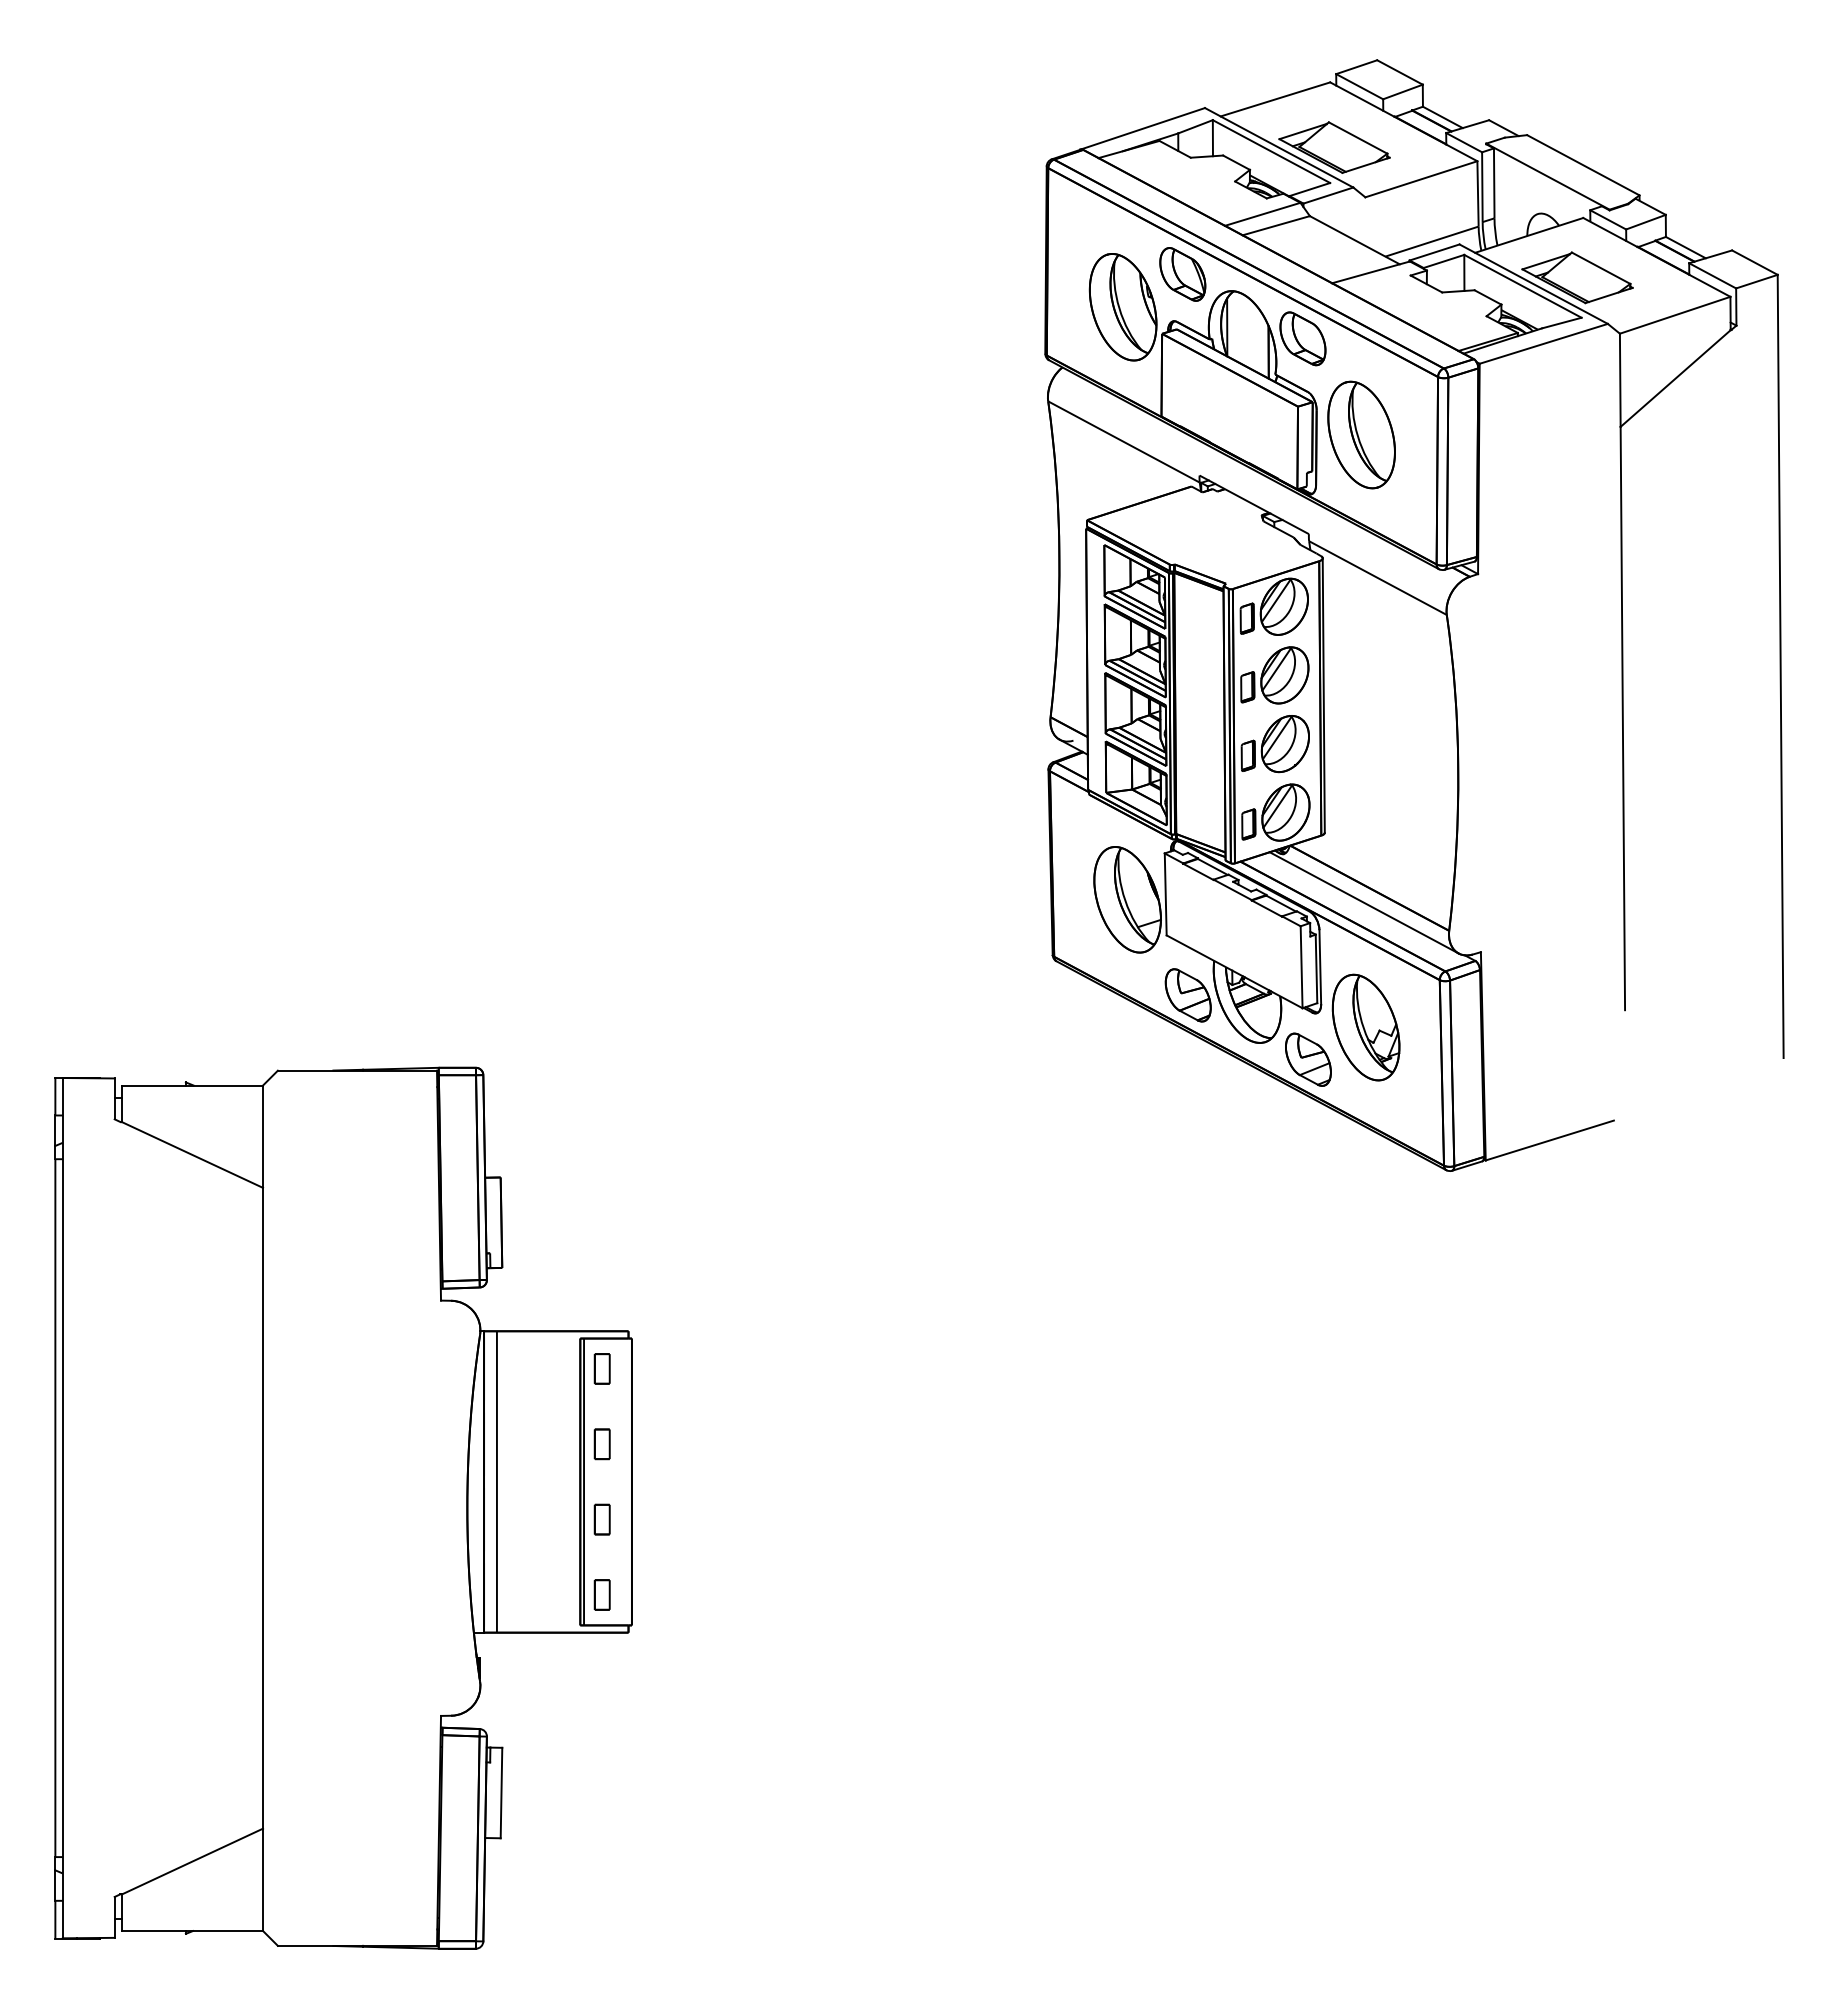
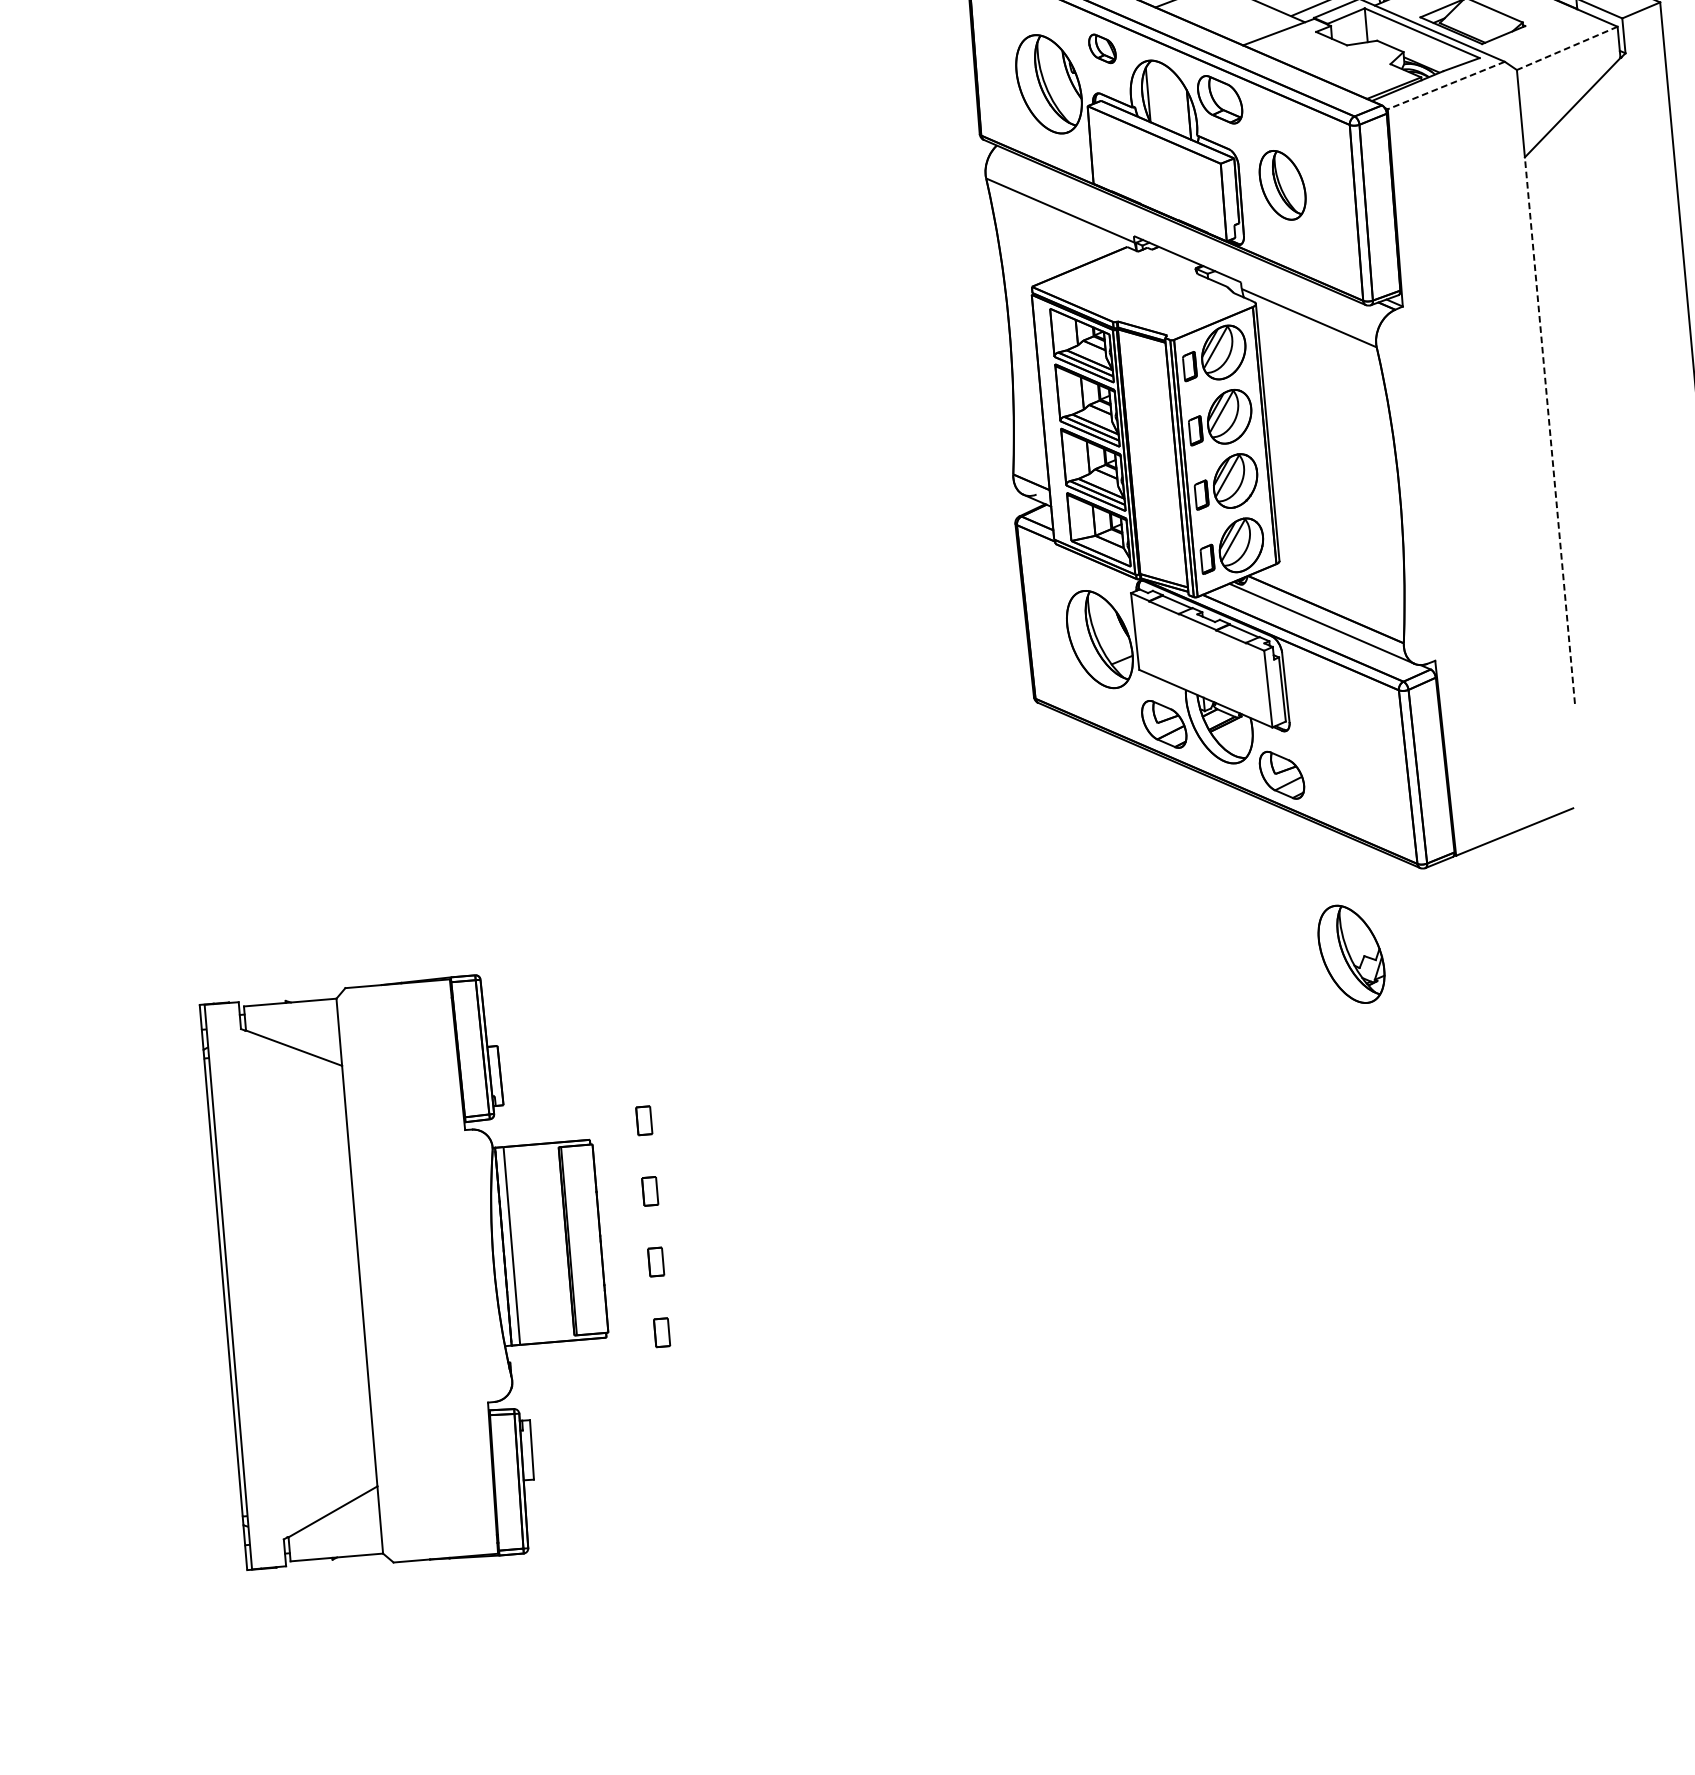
part: (1182, 274) -> (1102, 48), size x0.6
line: (1674, 315) -> (1566, 48), solid -> dashed
line: (1543, 344) -> (1446, 86), solid -> dashed
part: (1361, 434) -> (1282, 184), size x0.7
line: (1622, 718) -> (1549, 430), solid -> dashed
part: (1365, 1027) -> (1350, 954), moved
part: (343, 1507) -> (412, 1271), size x0.7

